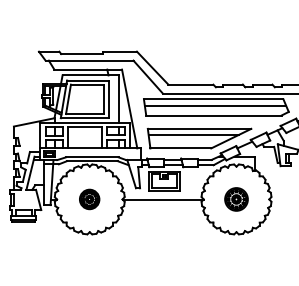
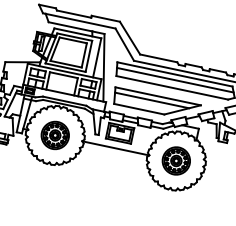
part: (89, 199) -> (55, 135), size x1.67
part: (236, 199) -> (176, 161), size x1.43

